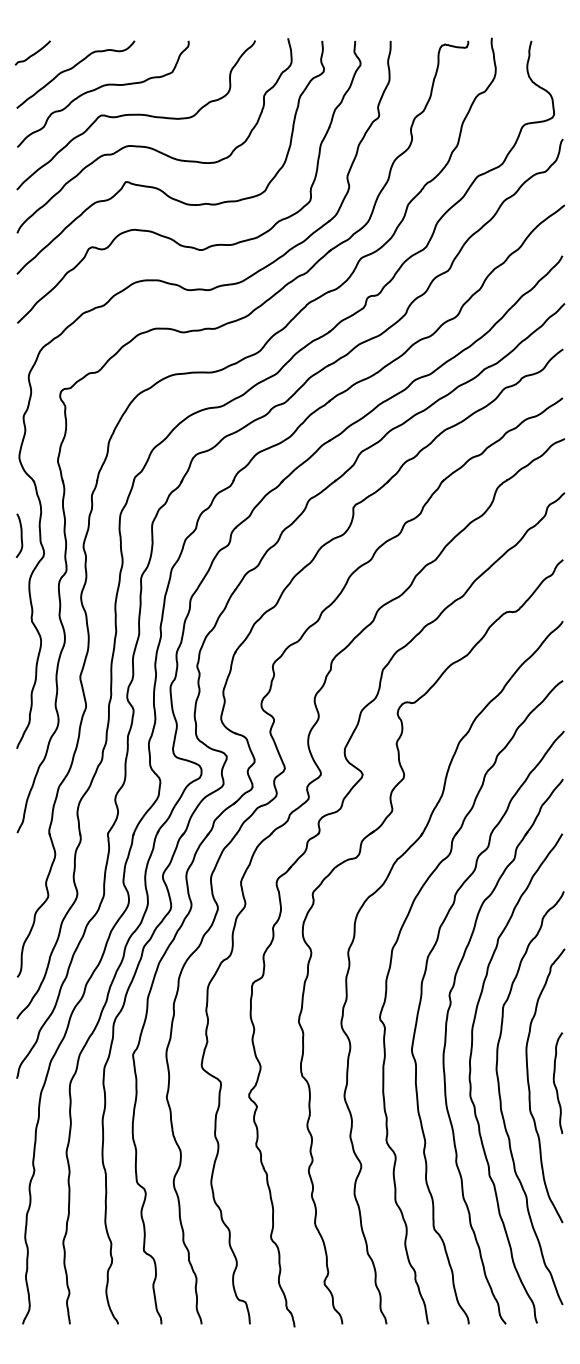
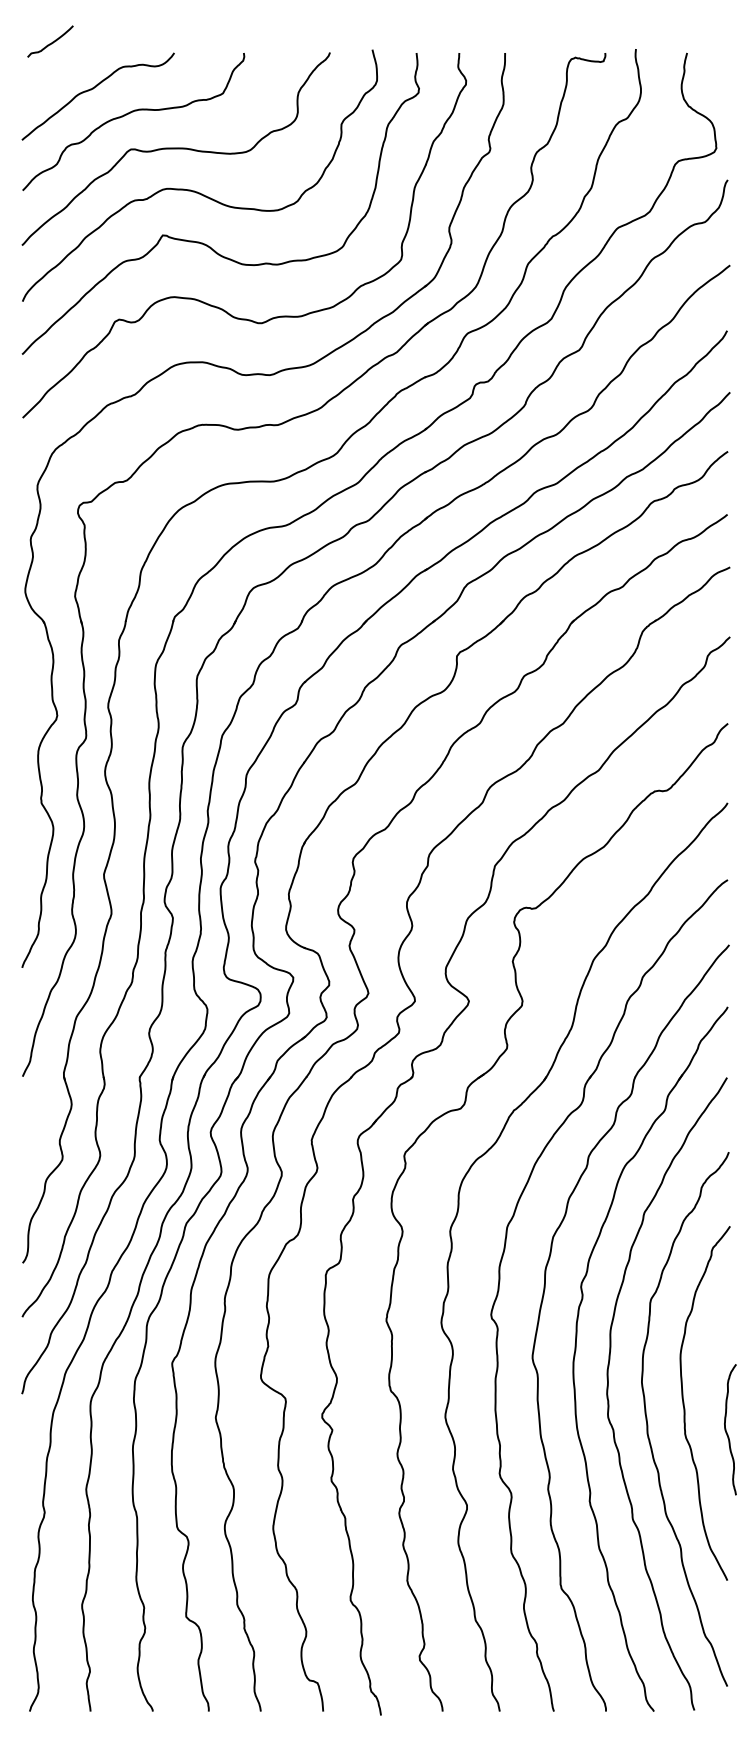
curve: (33, 53) -> (51, 42), moved
curve: (20, 535) -> (26, 692), removed
curve: (555, 1083) -> (727, 1430), moved

